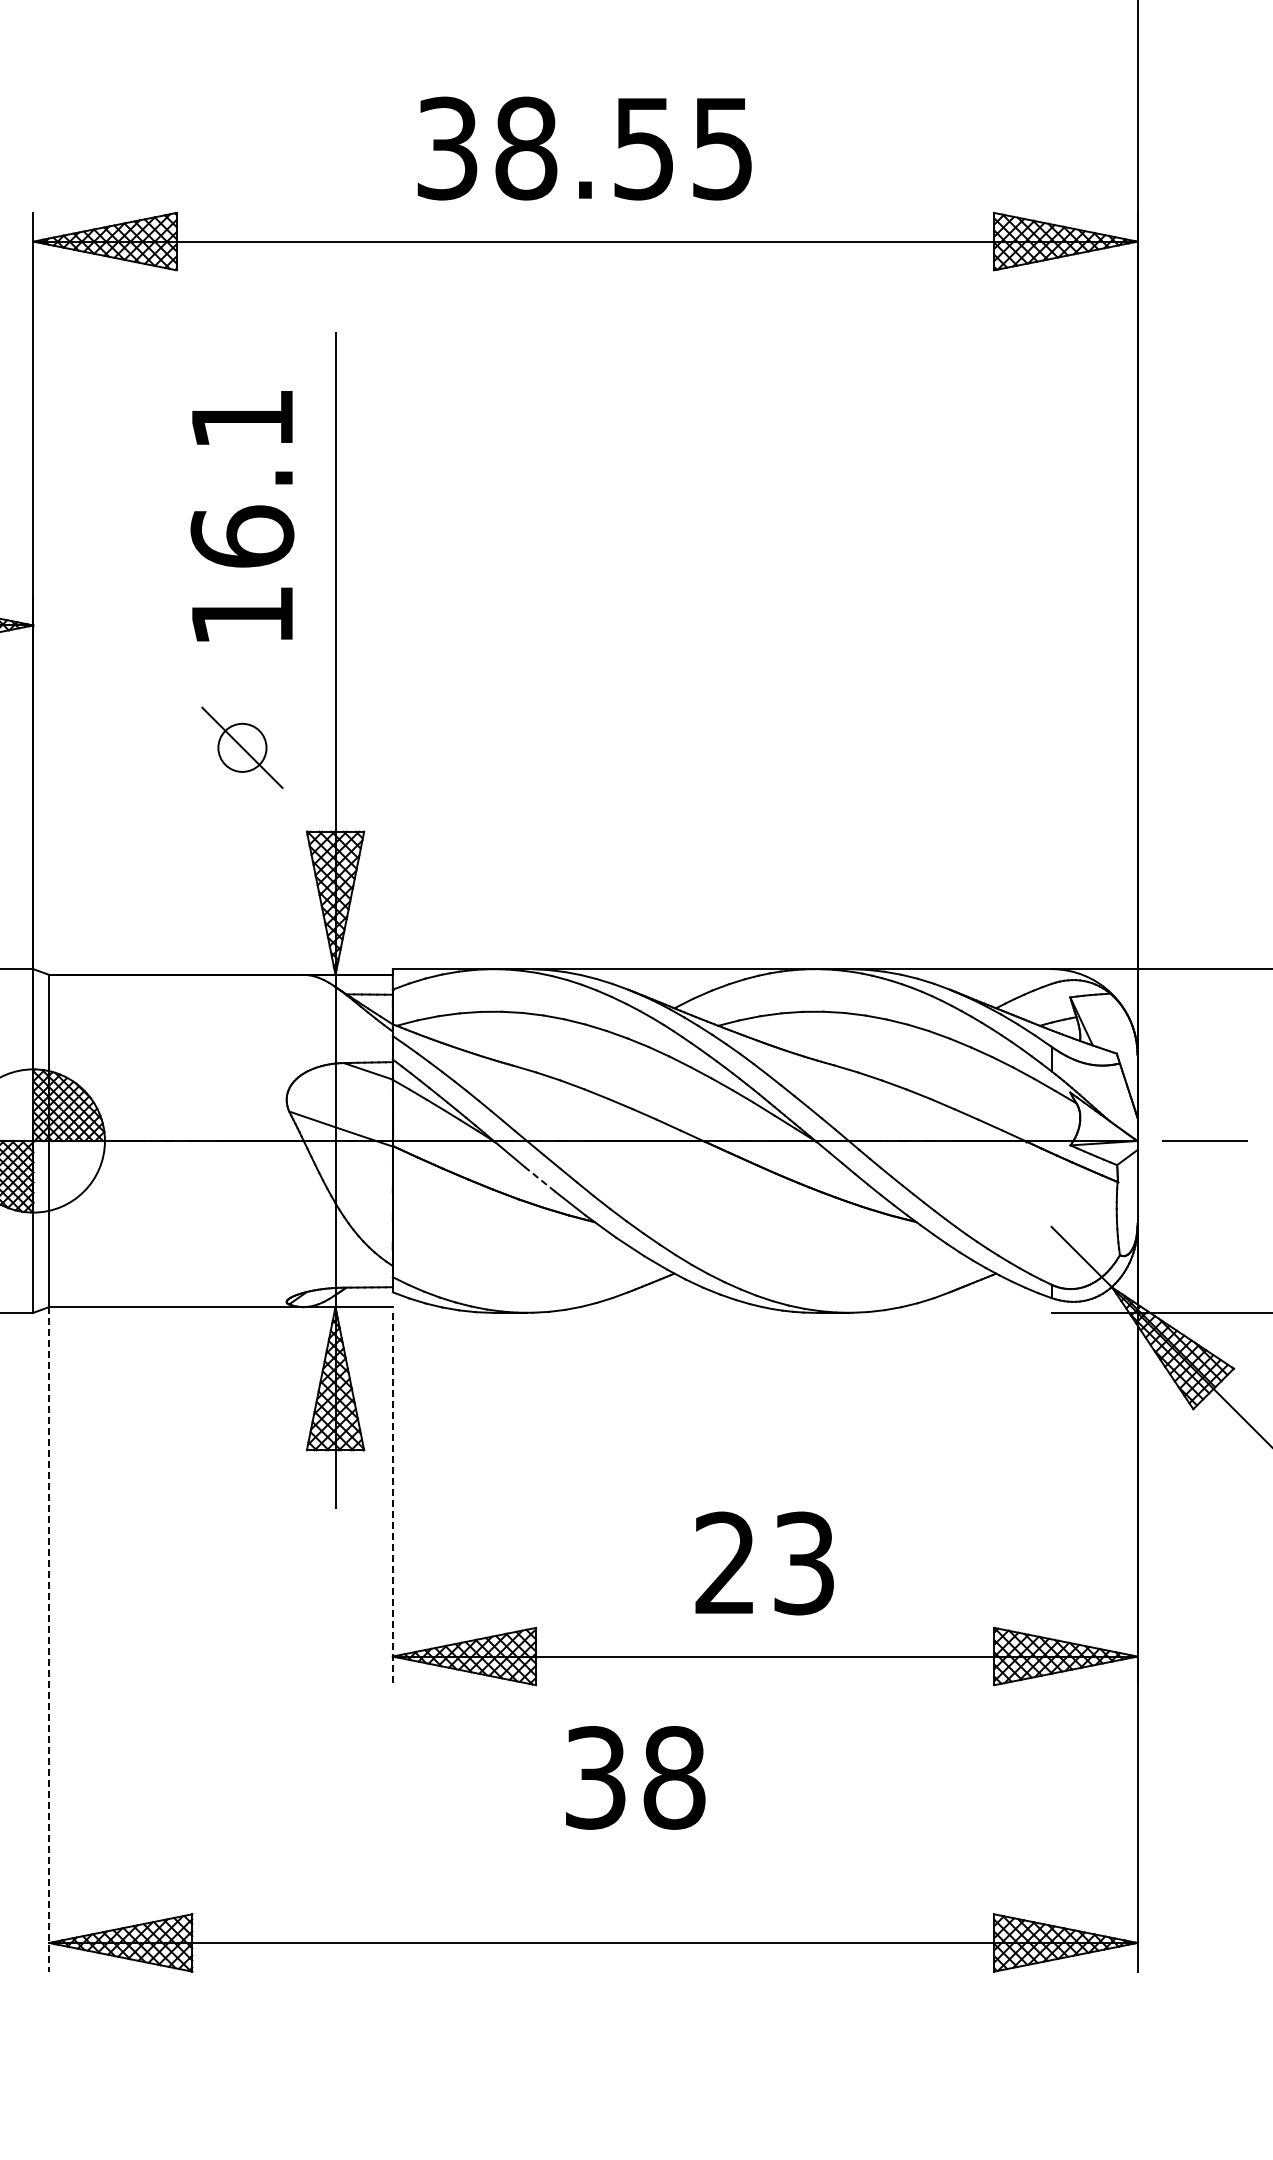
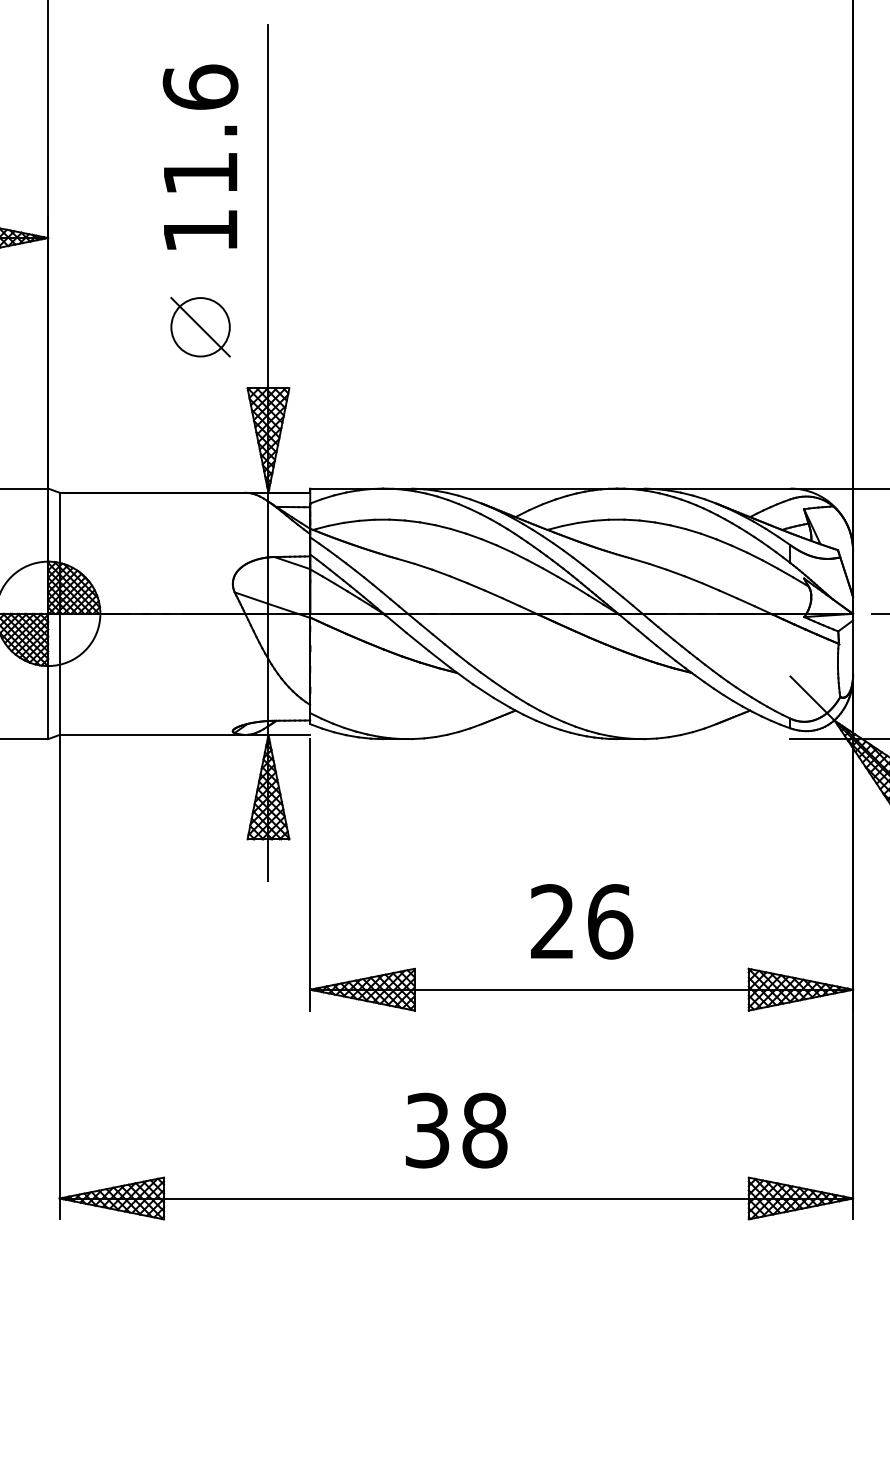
text: (242, 477) -> (200, 130), 16.1 -> 11.6
circle: (242, 747) -> (200, 327), size x1.67
line: (540, 1179) -> (417, 641), dashed -> solid
line: (392, 1499) -> (309, 875), dashed -> solid
text: (804, 1563) -> (610, 921), 23 -> 26
line: (49, 1639) -> (59, 977), dashed -> solid
text: (635, 1777) -> (456, 1130), moved

